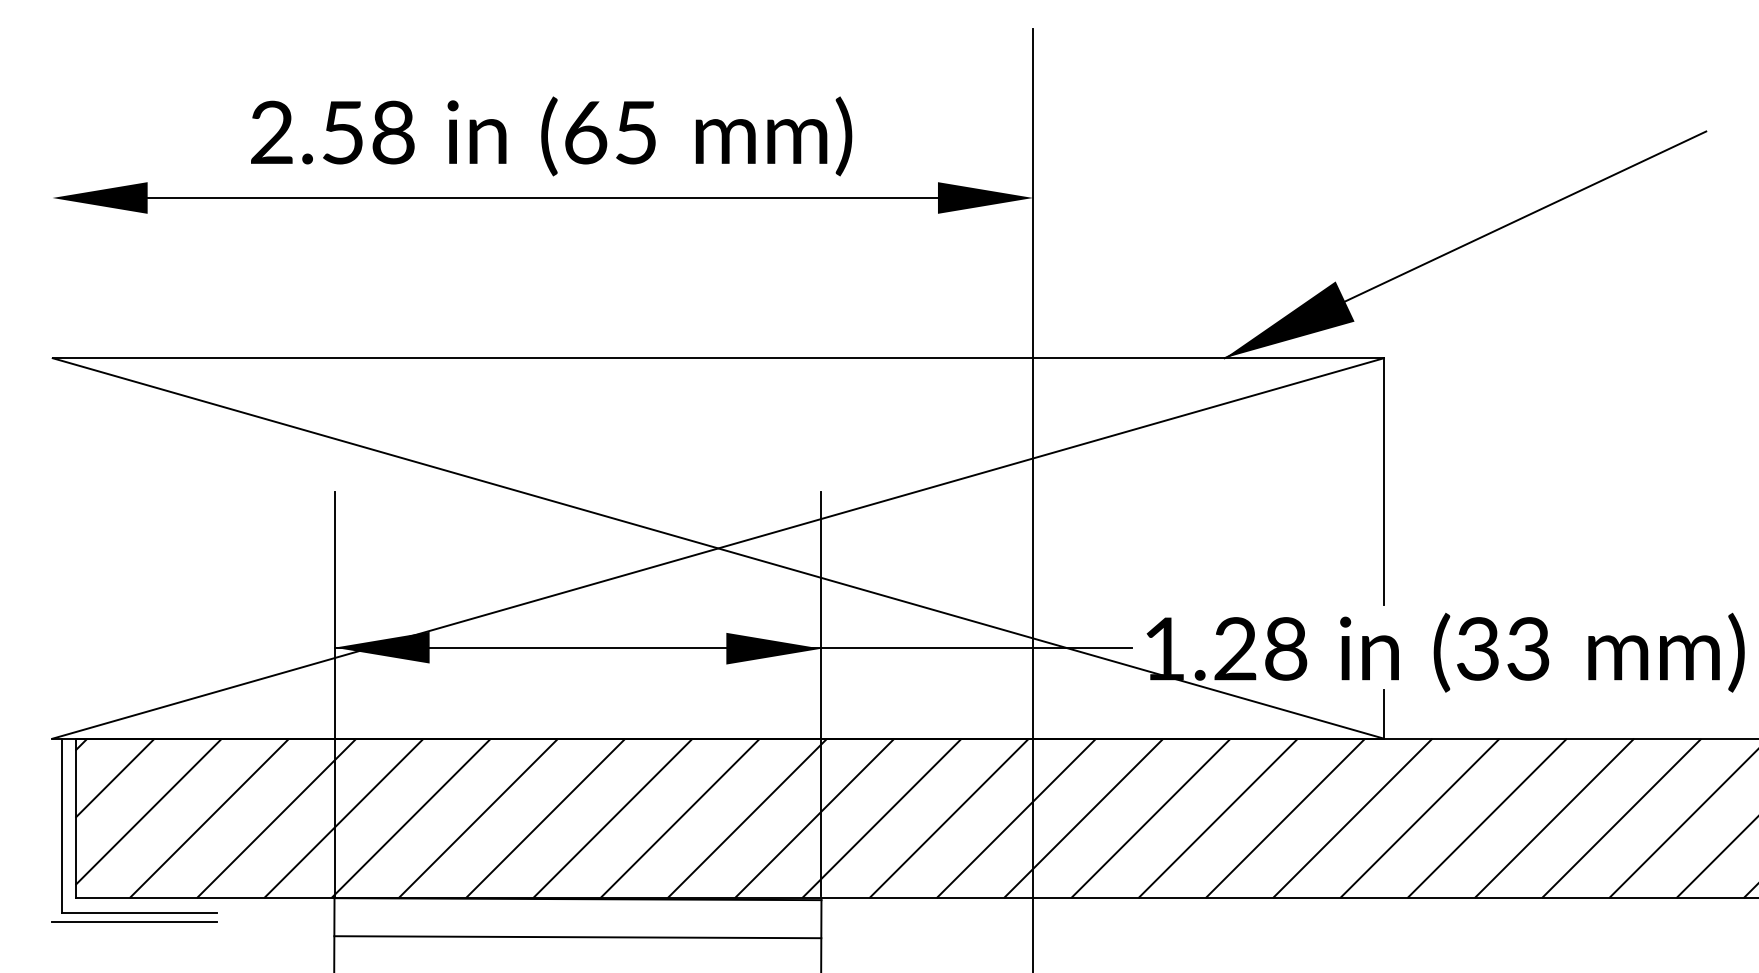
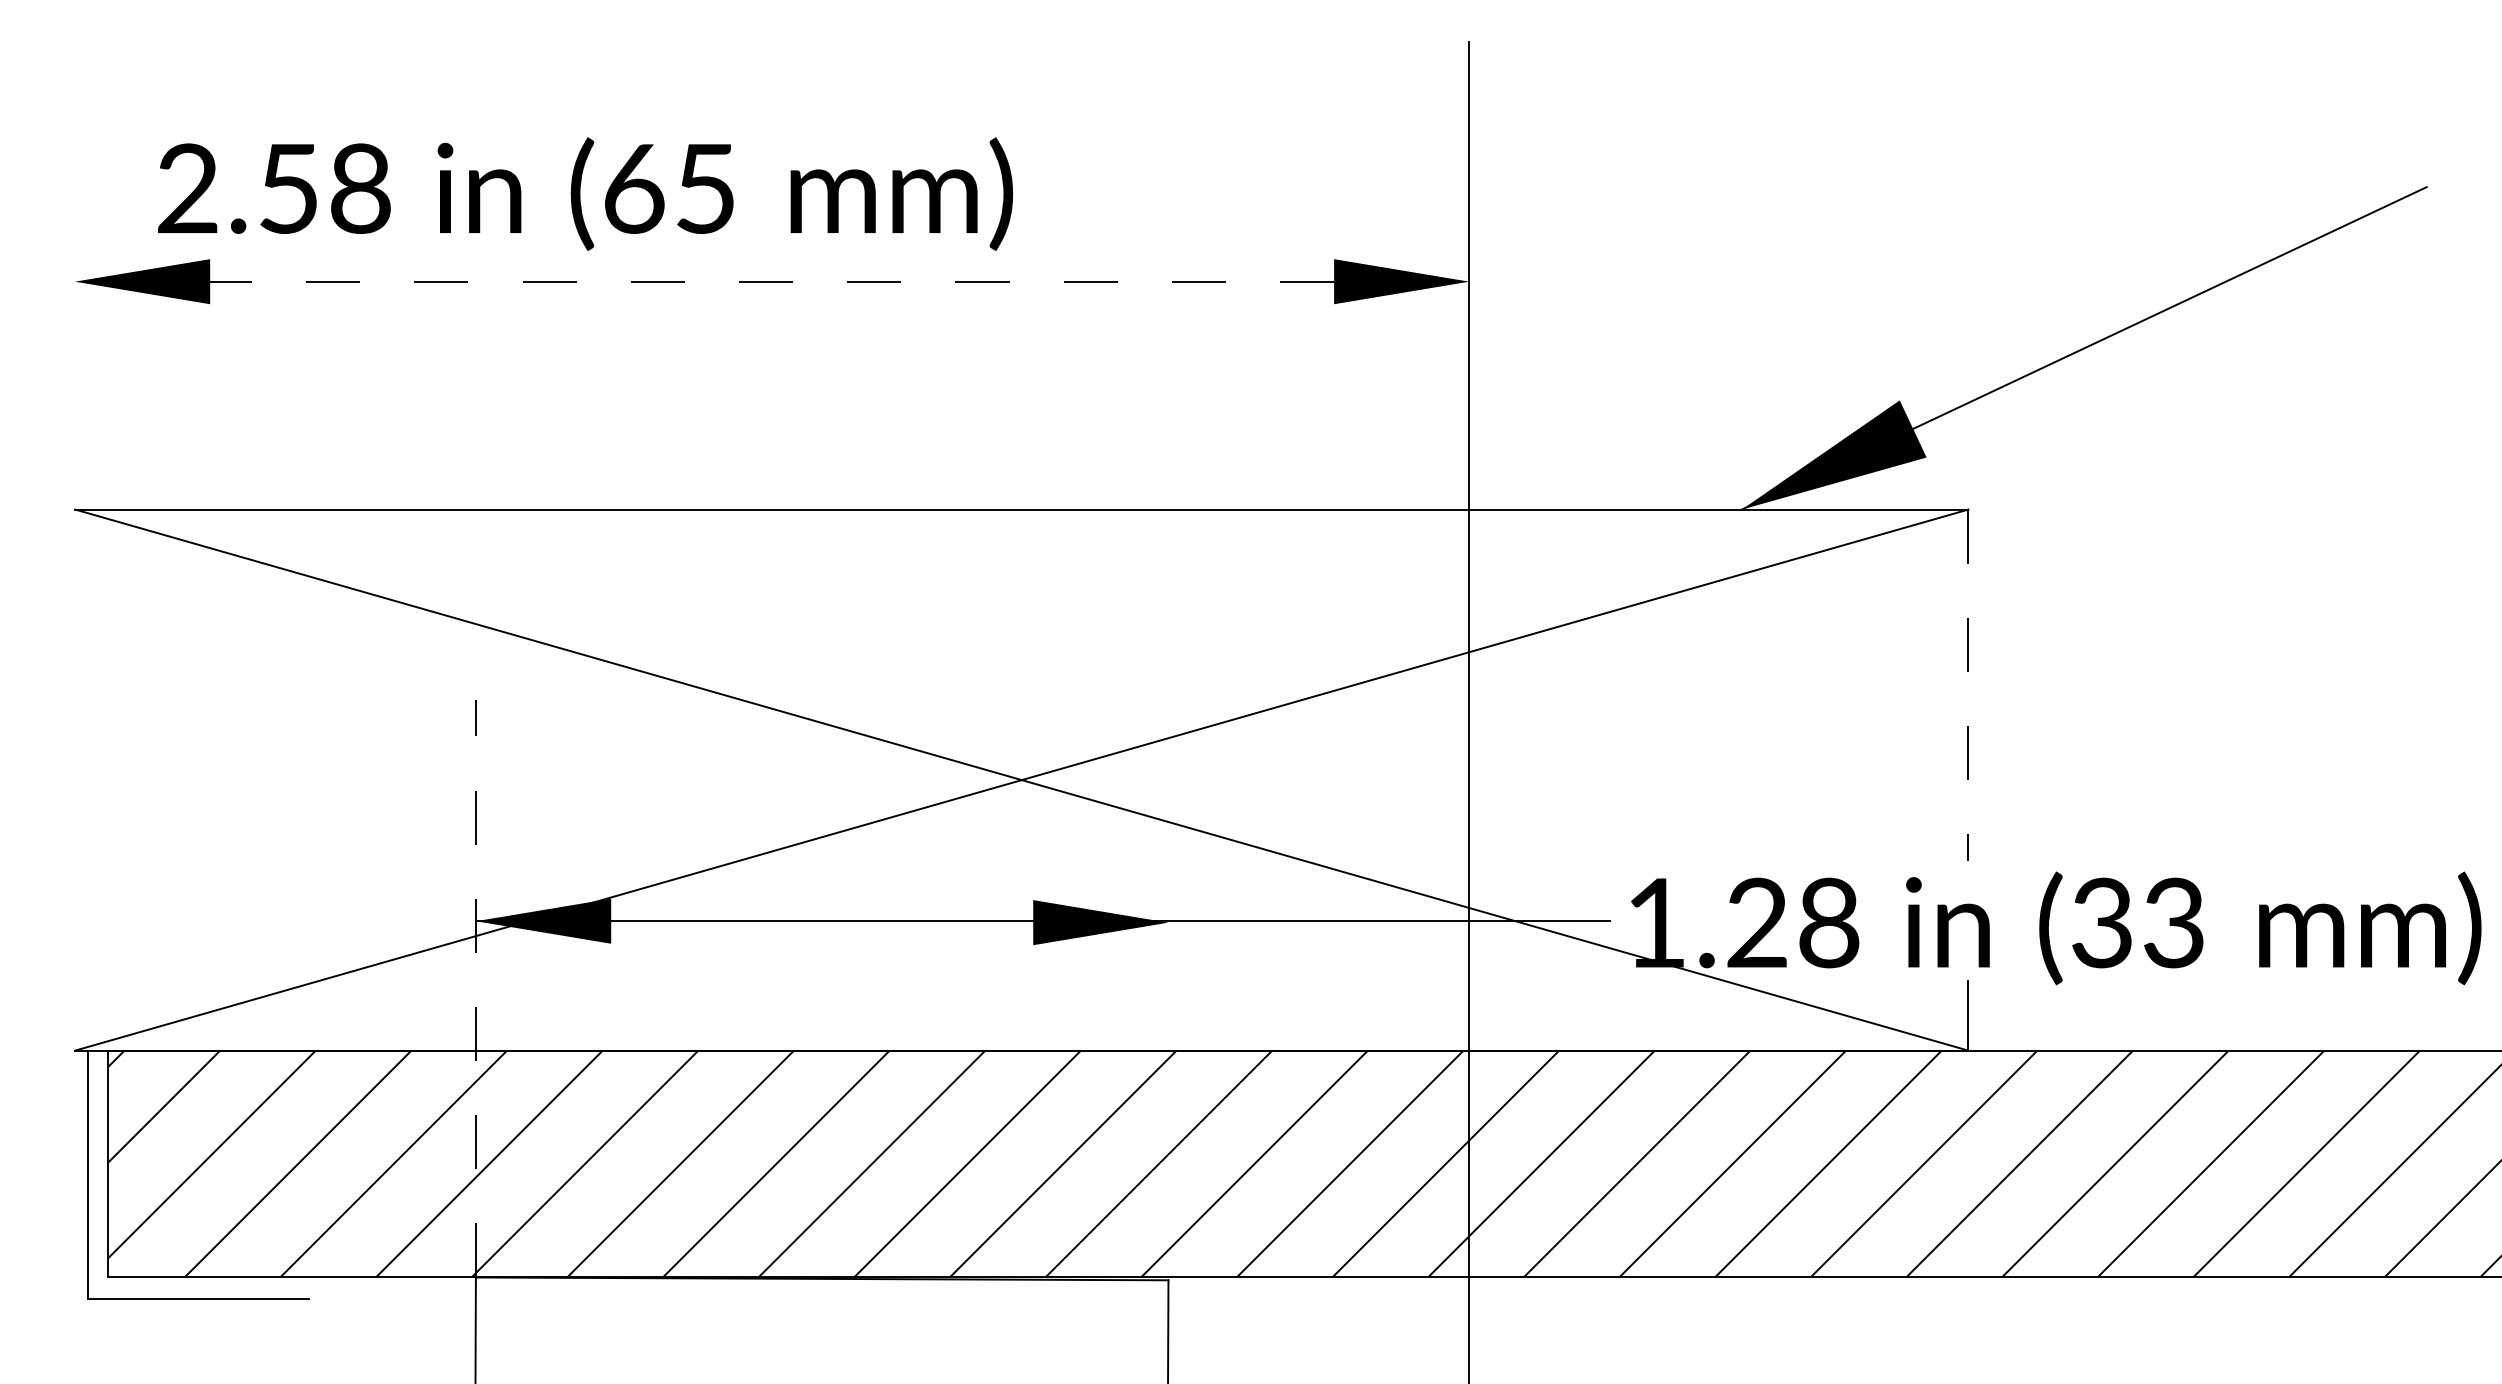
text: (551, 136) -> (585, 194), moved
line: (542, 198) -> (771, 282), solid -> dashed
line: (1383, 481) -> (1967, 684), solid -> dashed
line: (334, 694) -> (475, 987), solid -> dashed
line: (821, 694) -> (1168, 987), removed
line: (134, 921) -> (191, 1310), removed
line: (577, 937) -> (821, 1333), removed

